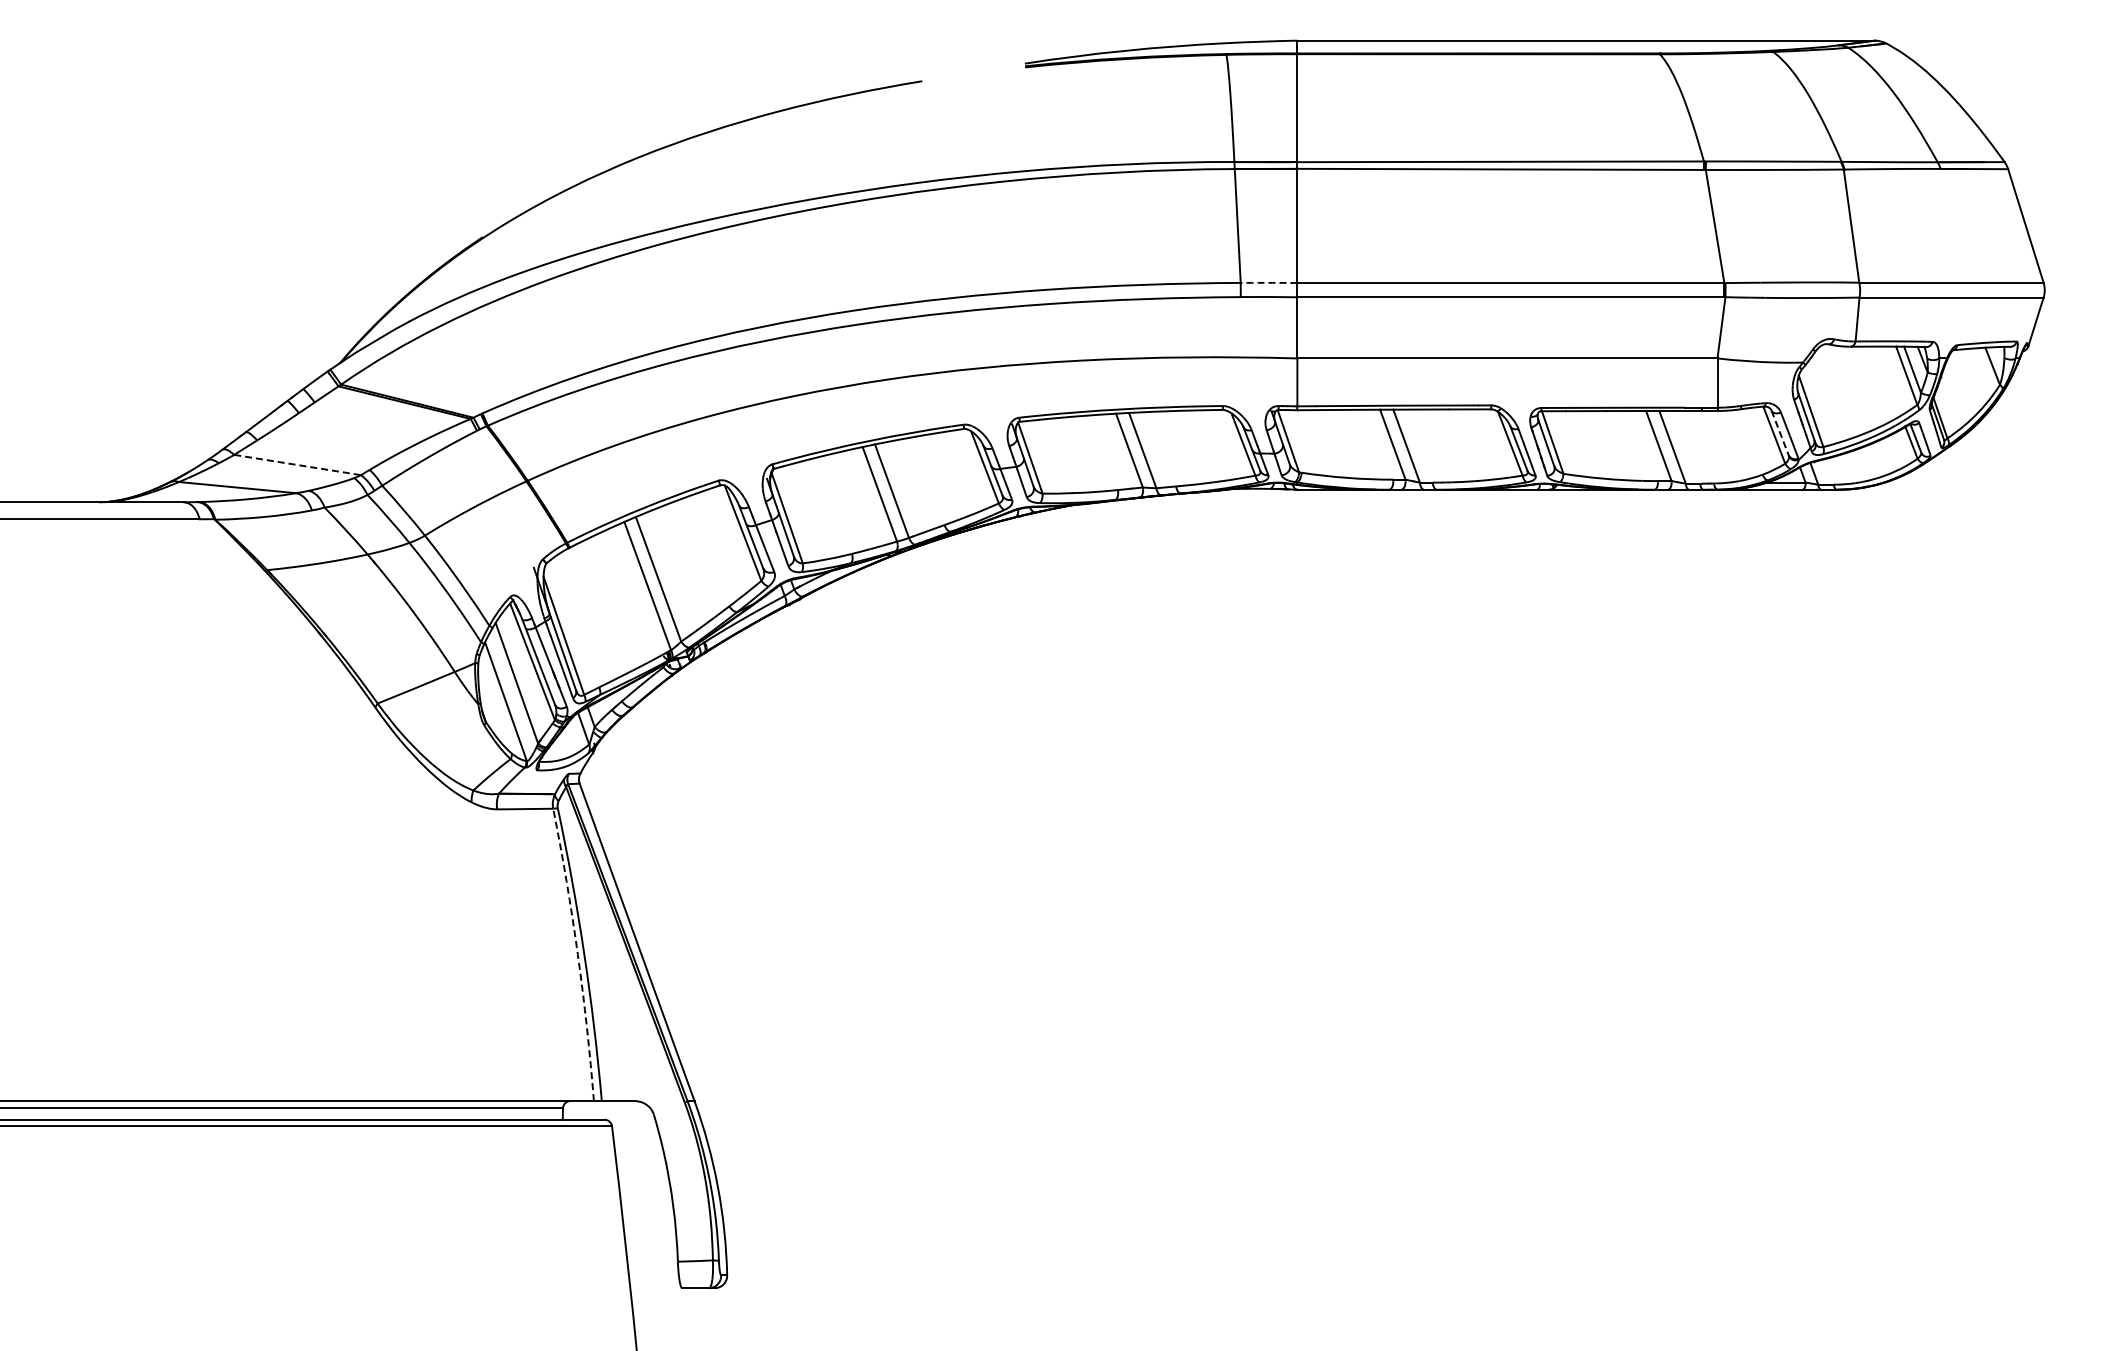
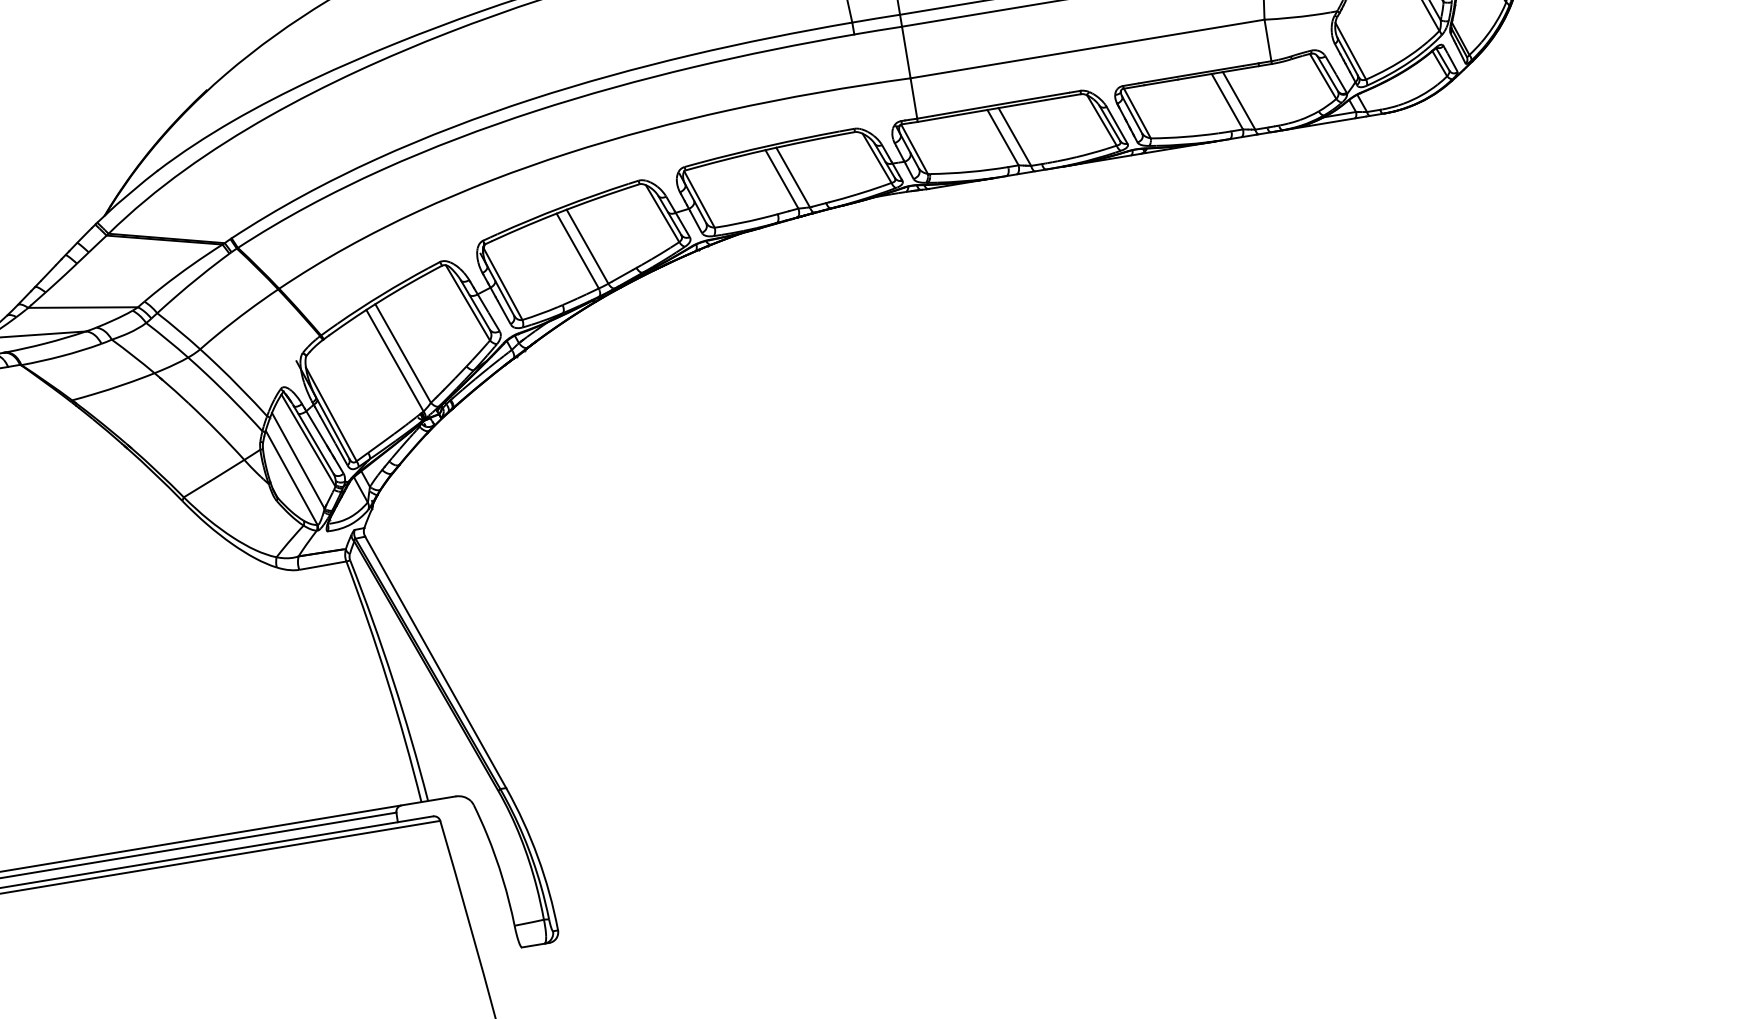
arc: (1269, 282) -> (876, 18), dashed -> solid
line: (1780, 432) -> (1327, 73), dashed -> solid
line: (298, 465) -> (83, 307), dashed -> solid
arc: (577, 954) -> (387, 680), dashed -> solid

